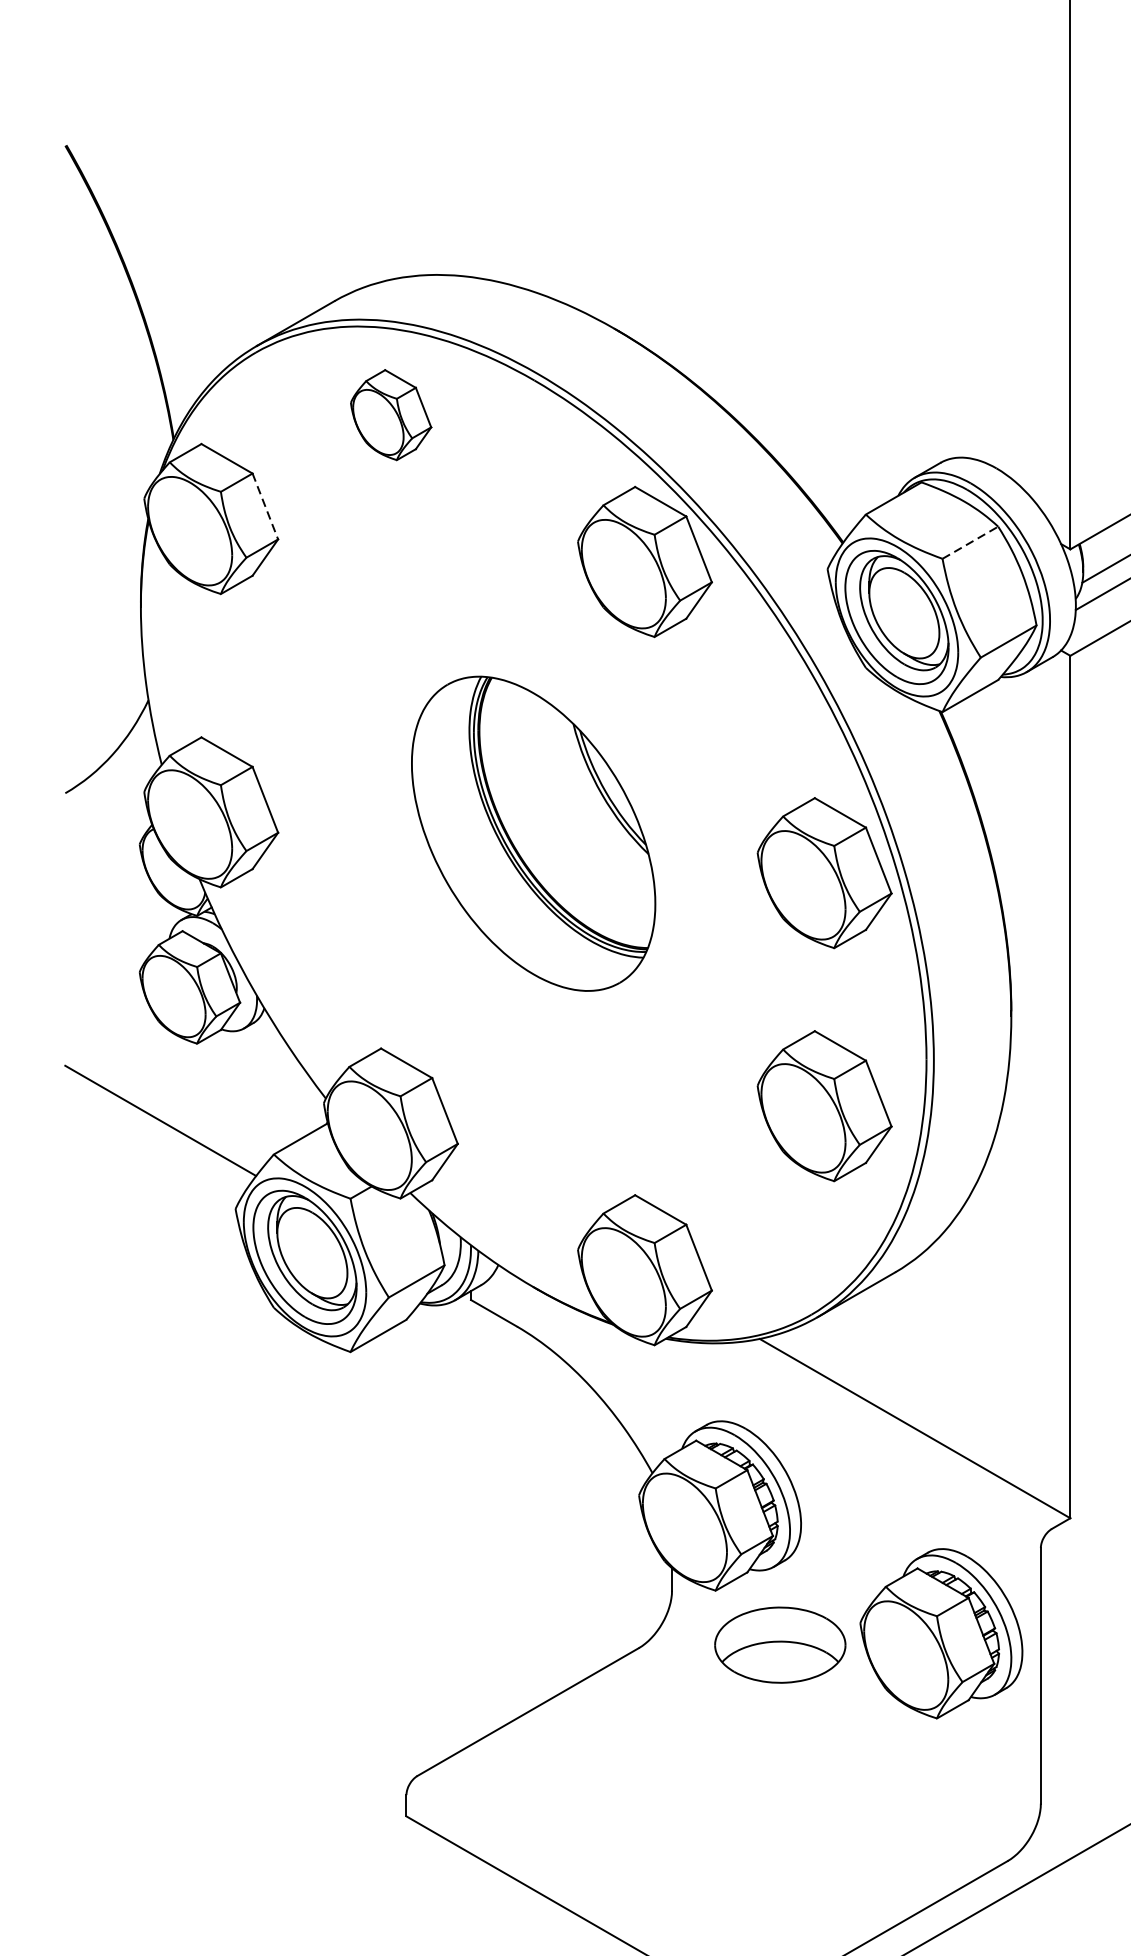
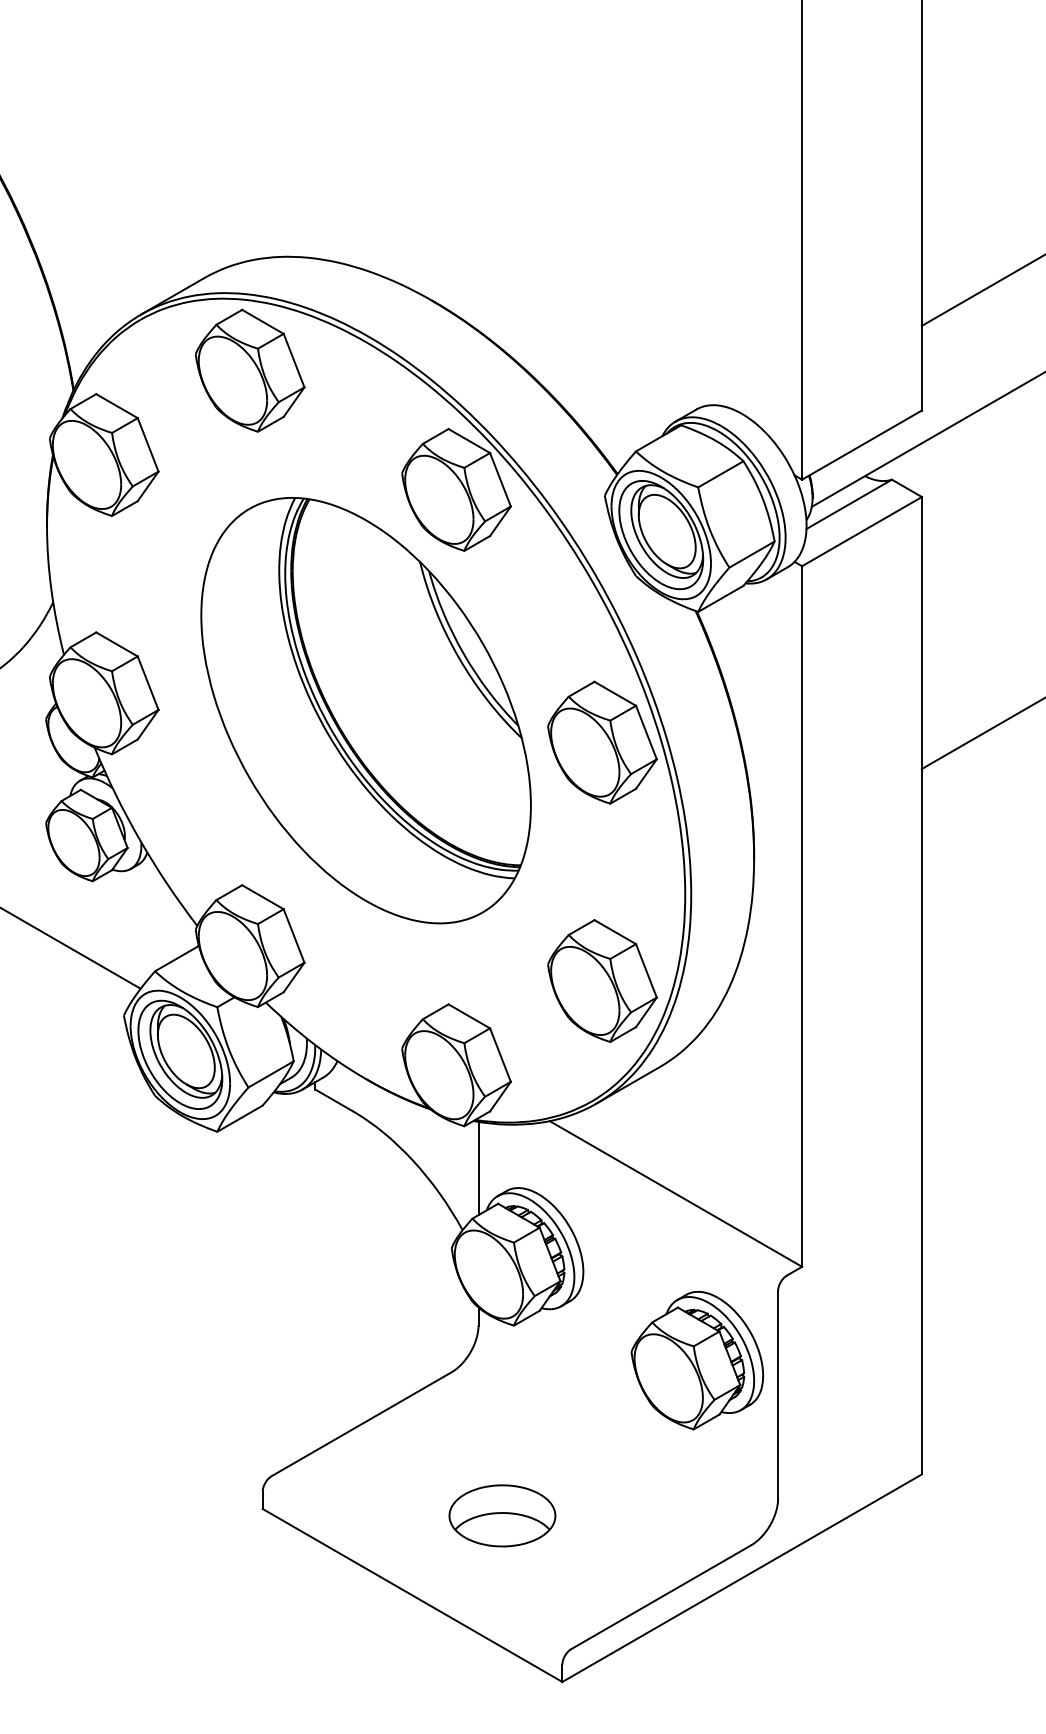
part: (391, 414) -> (250, 370), size x1.67
line: (265, 506) -> (148, 444), dashed -> solid
line: (971, 542) -> (721, 474), dashed -> solid
part: (532, 833) -> (365, 710), size x1.67
part: (824, 1105) -> (602, 980), moved
line: (672, 1397) -> (478, 1168), added
part: (780, 1644) -> (502, 1515), moved

